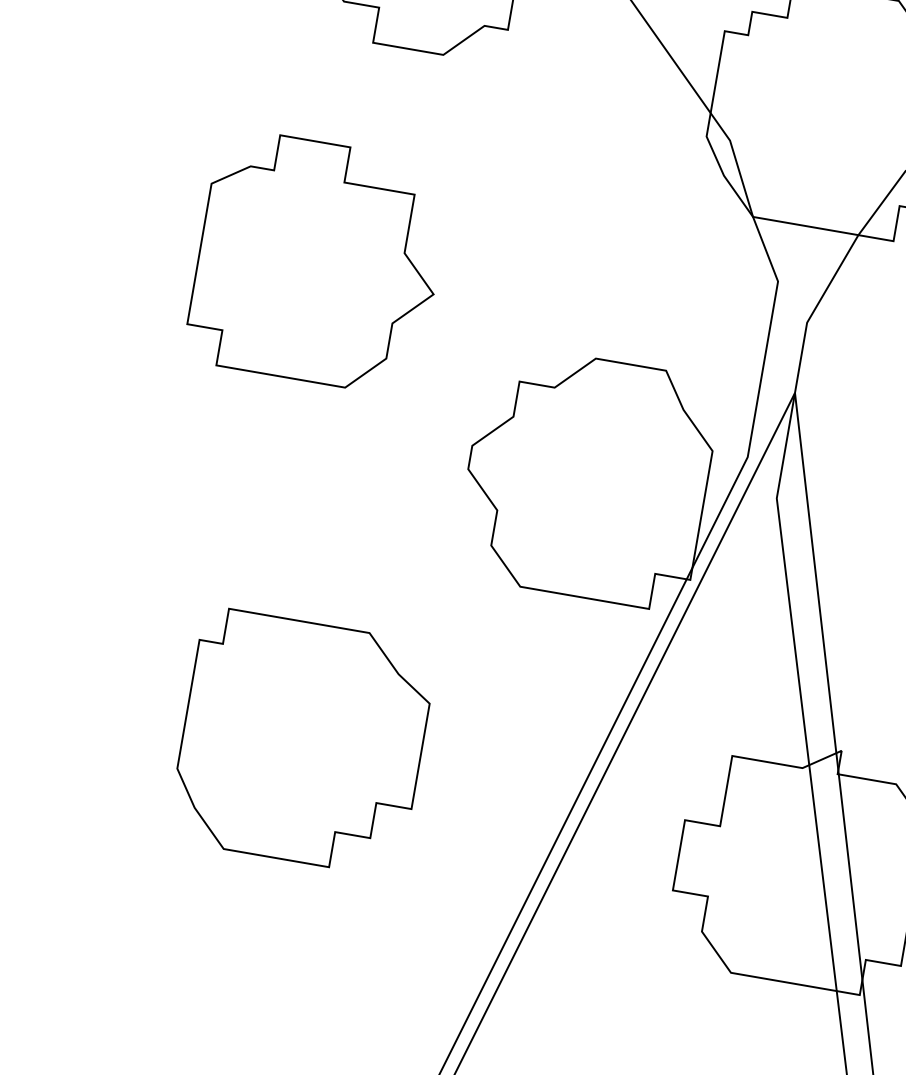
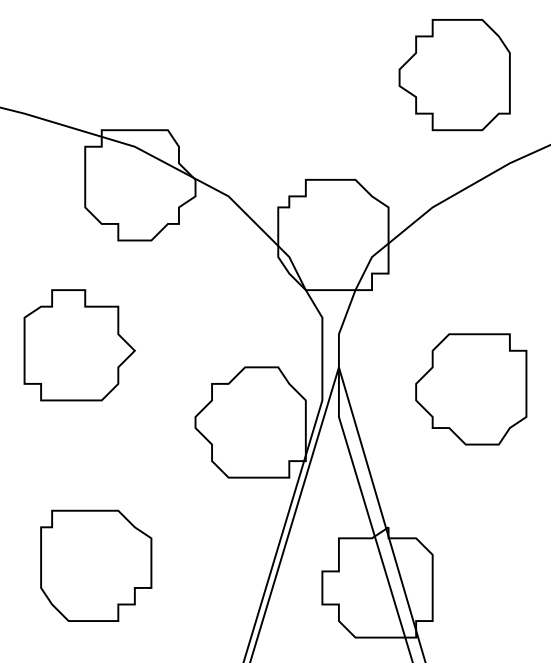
part: (318, 262) -> (79, 345), moved
part: (303, 741) -> (96, 565), moved

